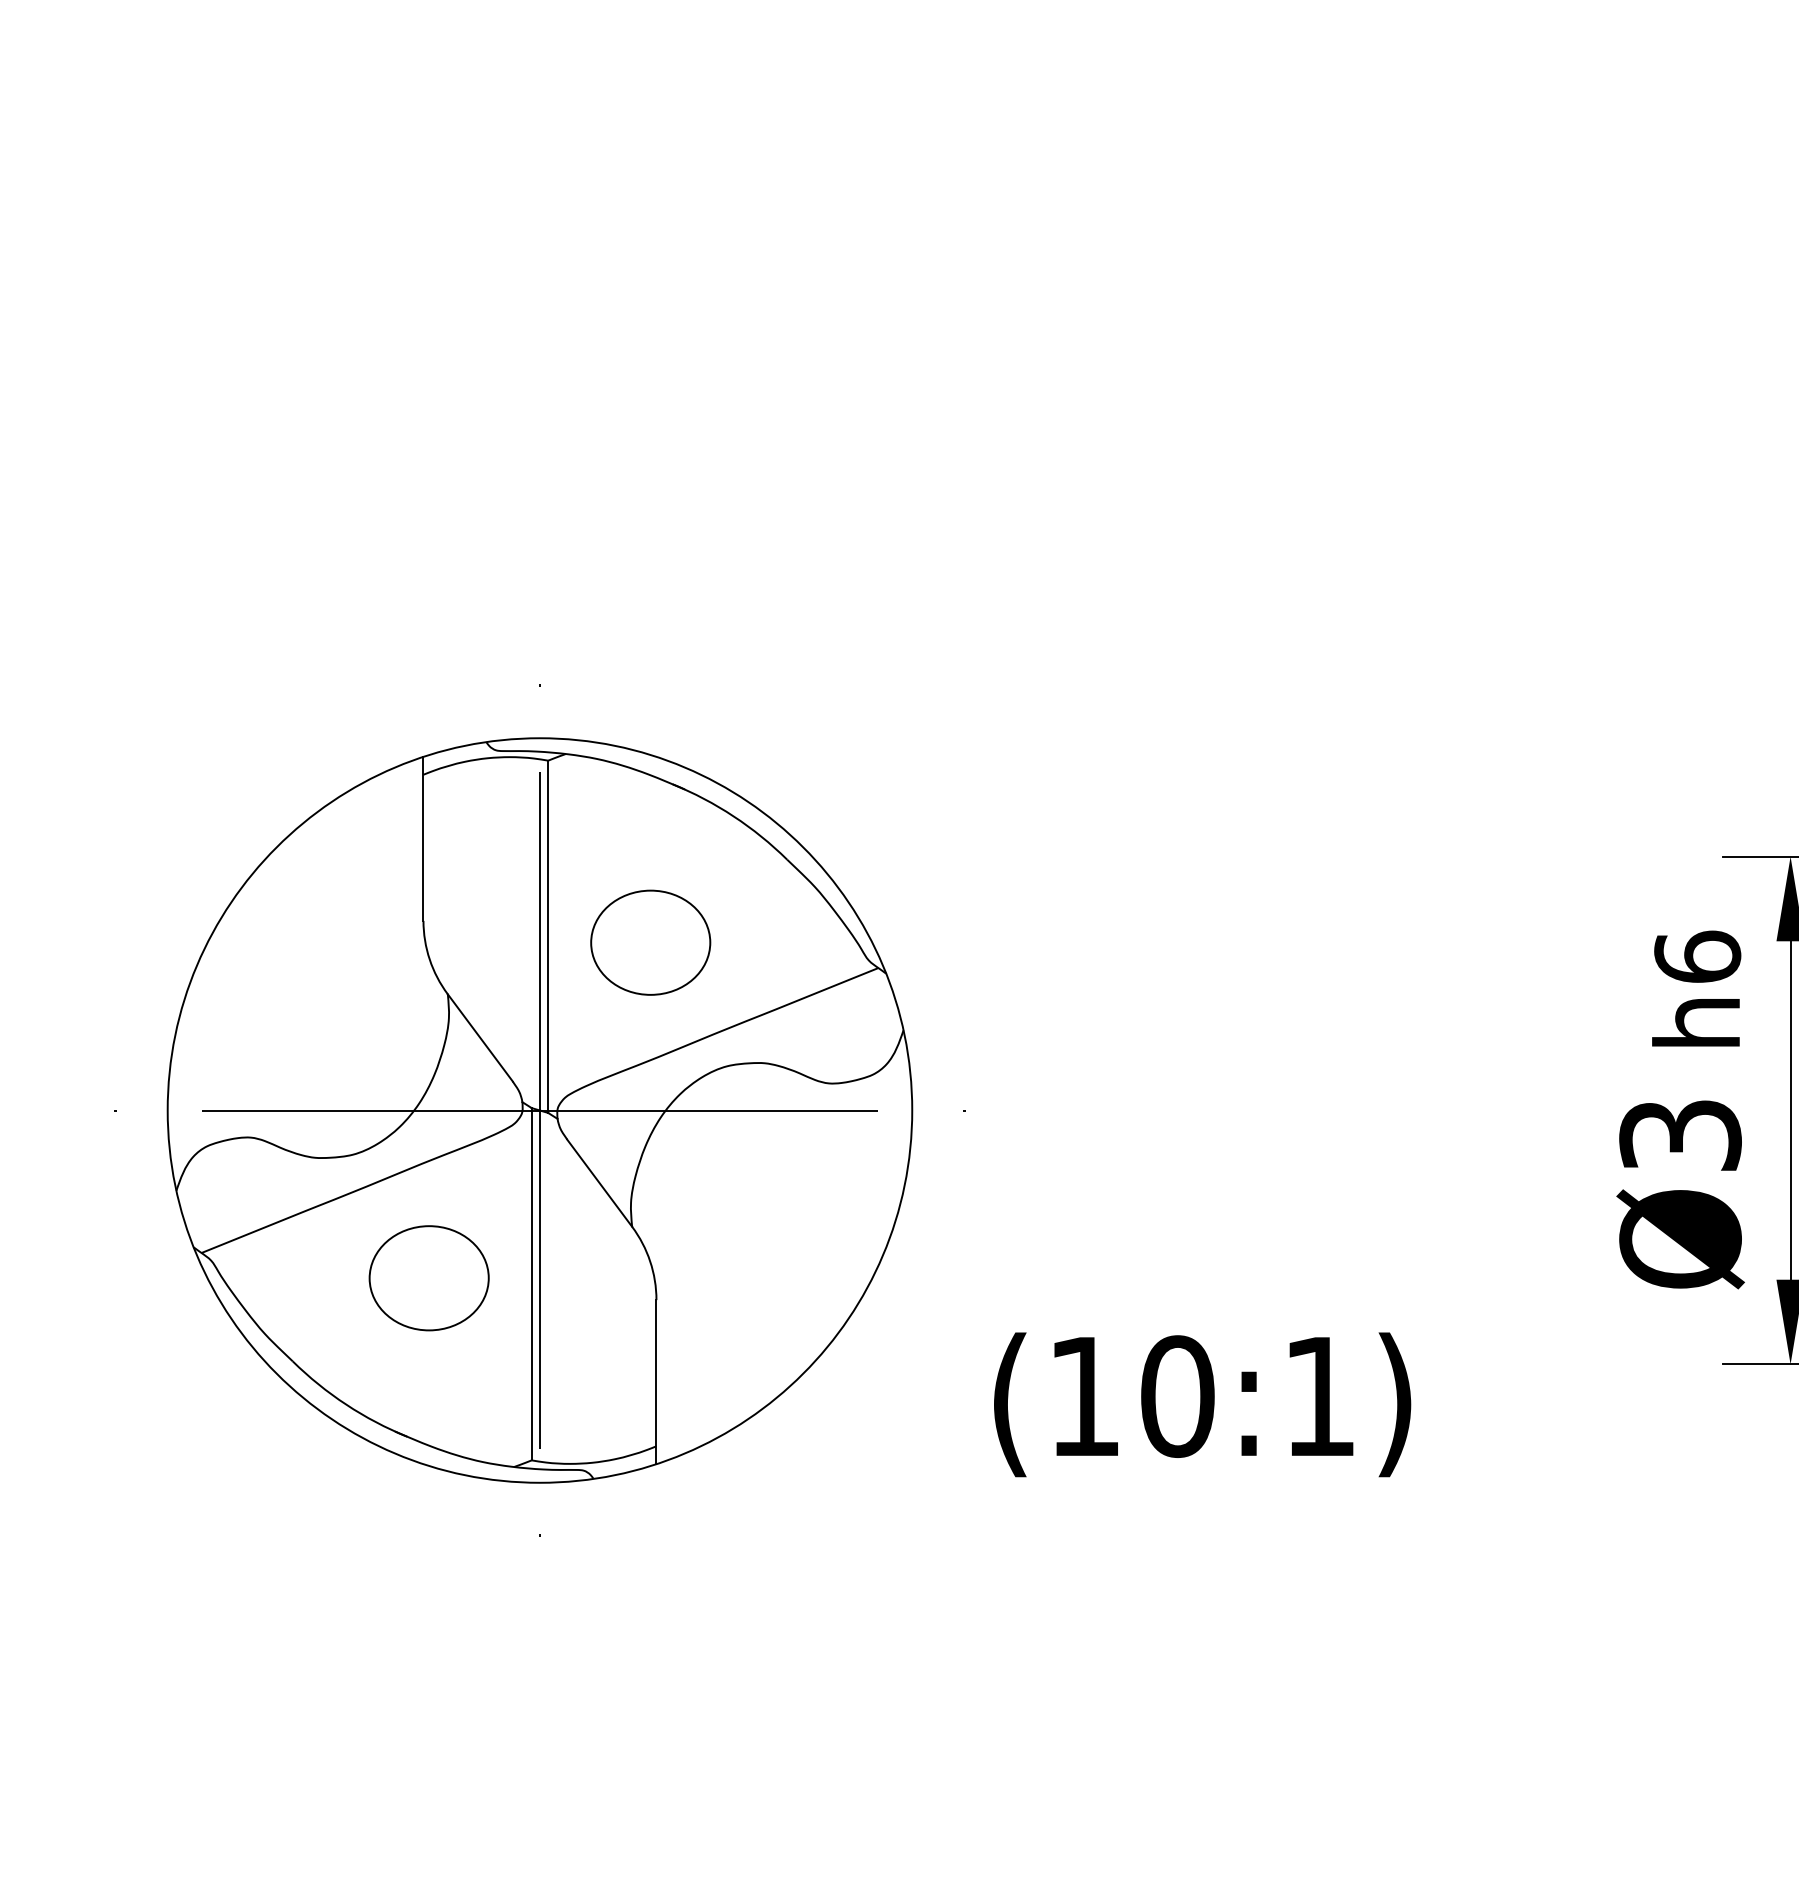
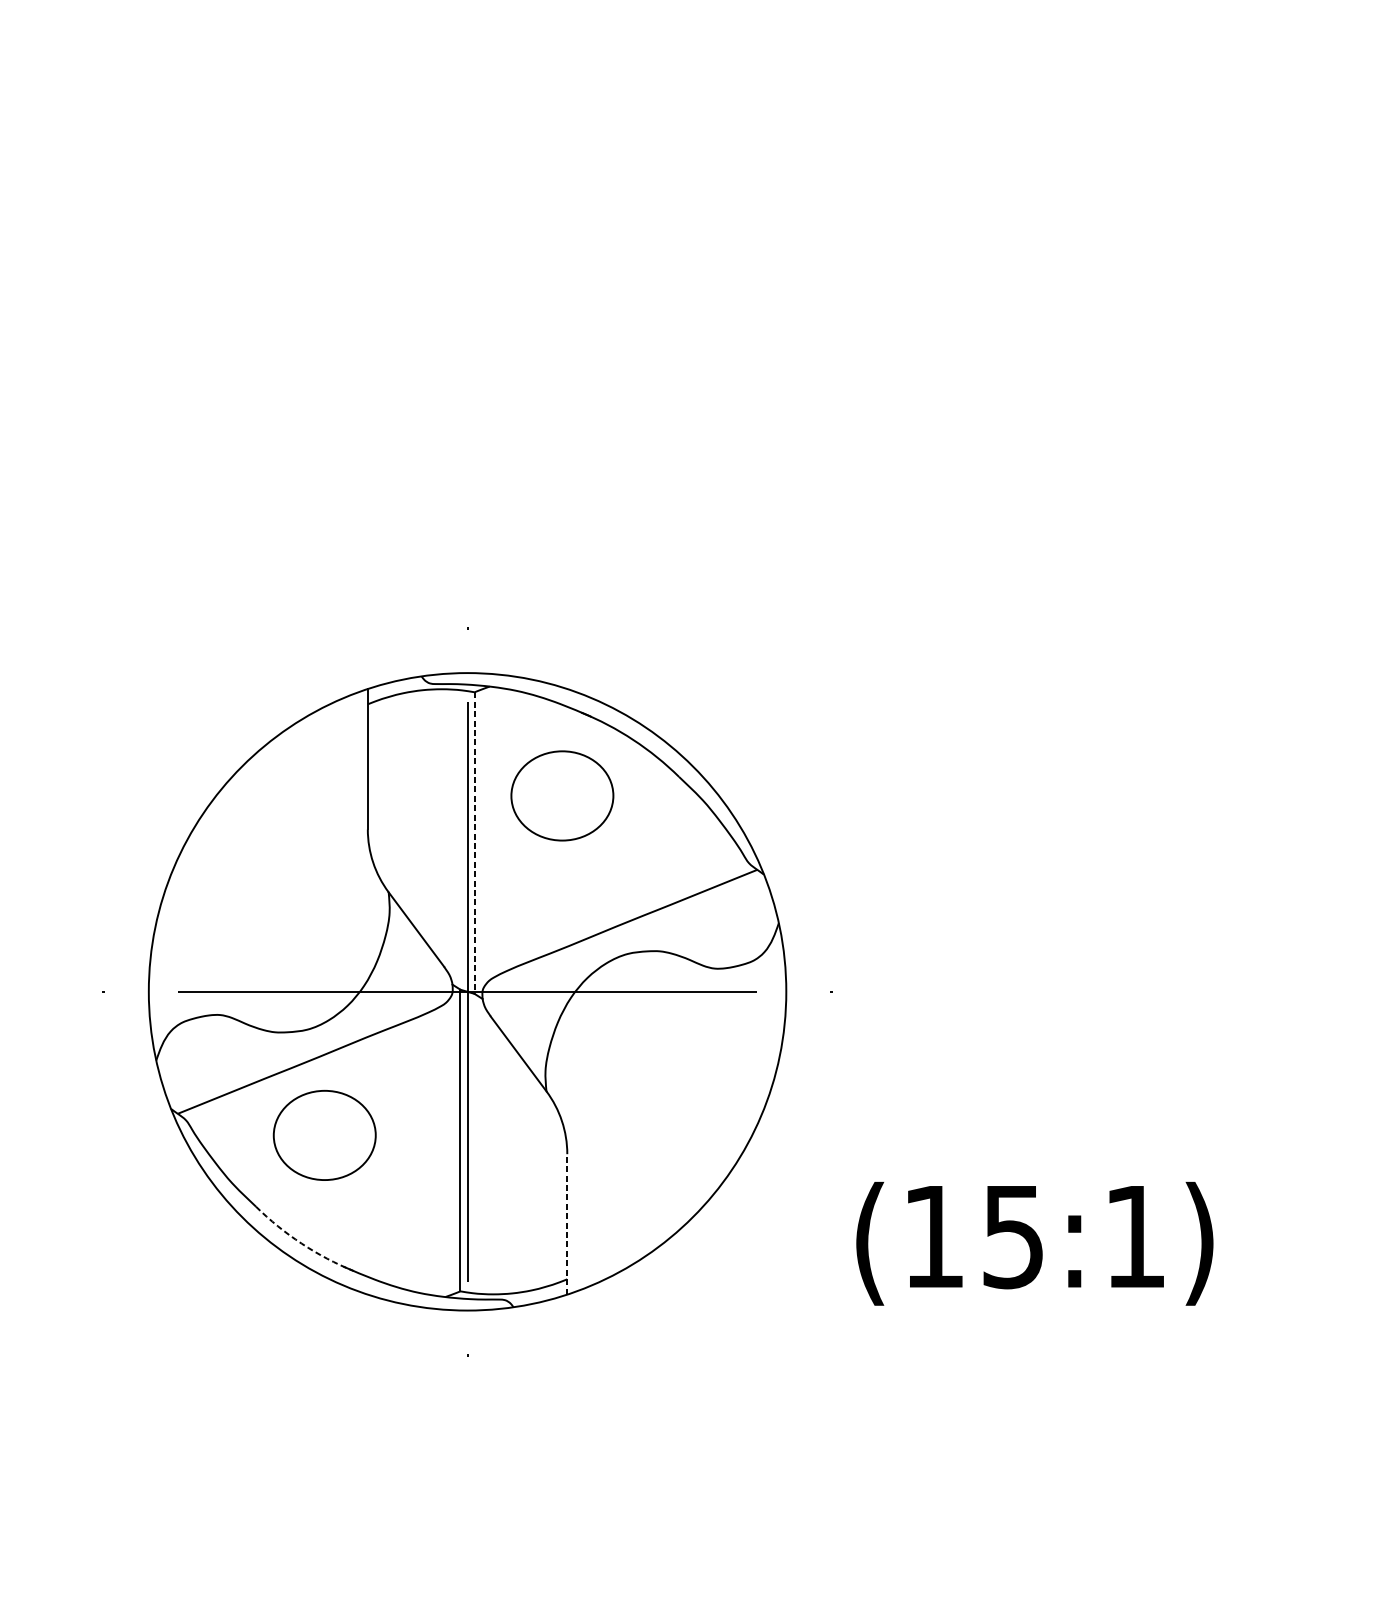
line: (548, 937) -> (474, 843), solid -> dashed
part: (650, 942) -> (562, 795), moved
part: (428, 1278) -> (324, 1135), moved
line: (656, 1382) -> (567, 1224), solid -> dashed
text: (1177, 1396) -> (1013, 1236), (10:1) -> (15:1)
arc: (346, 1404) -> (301, 1243), solid -> dashed

